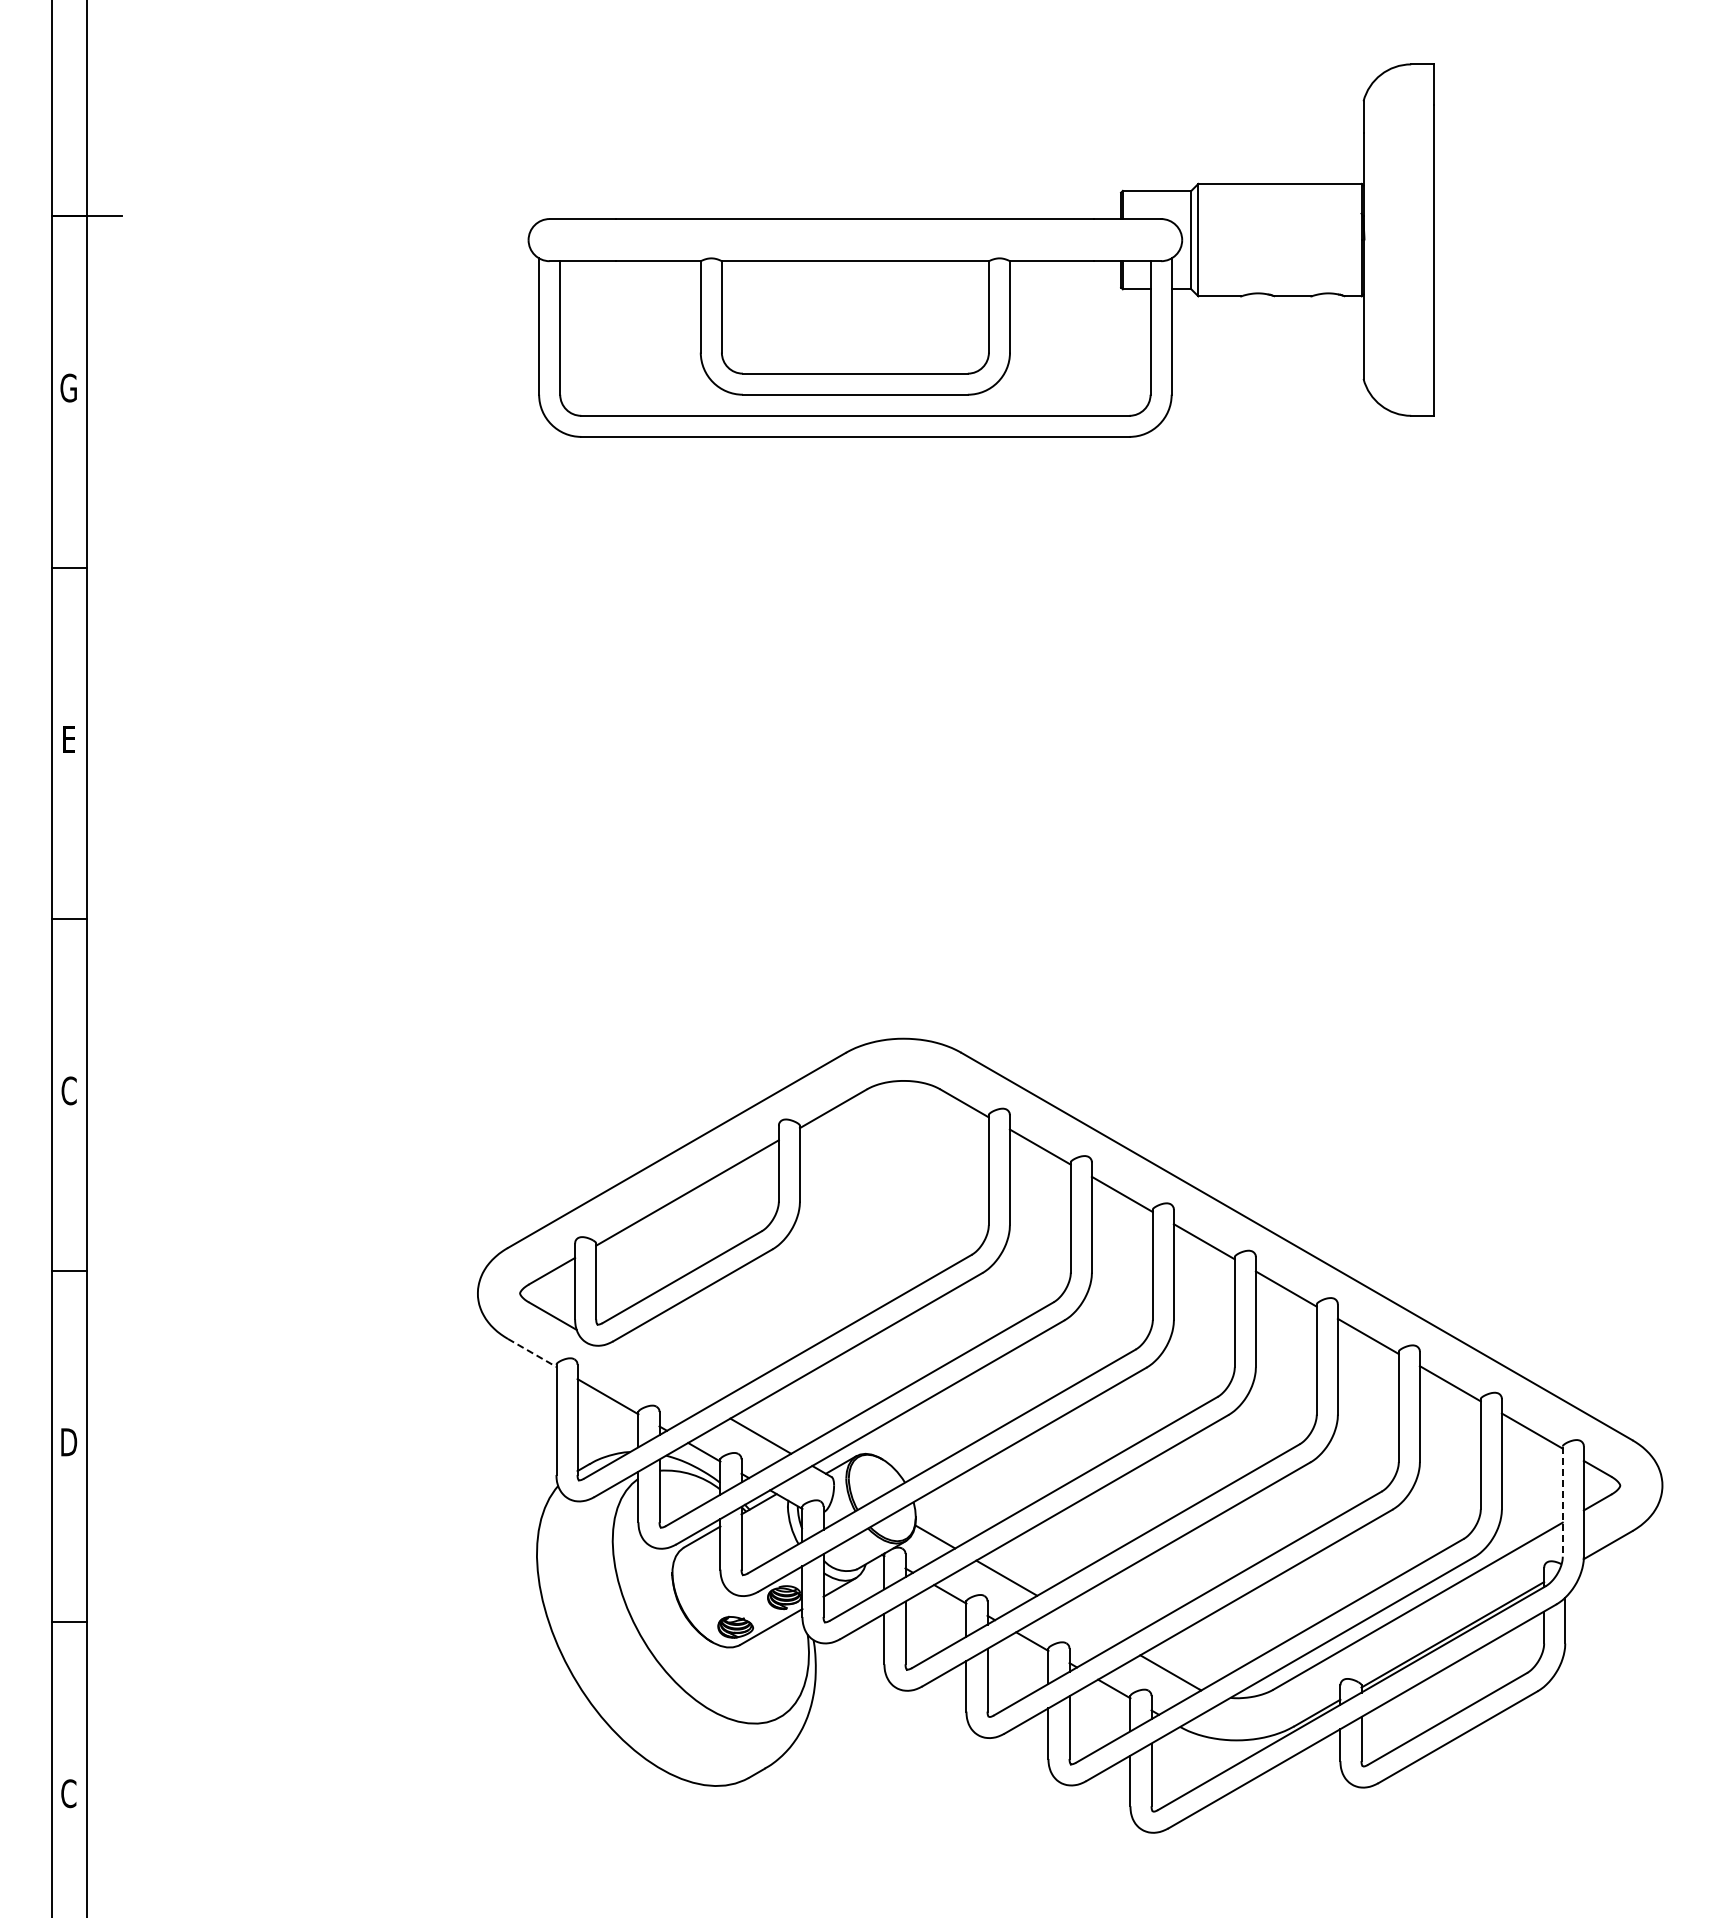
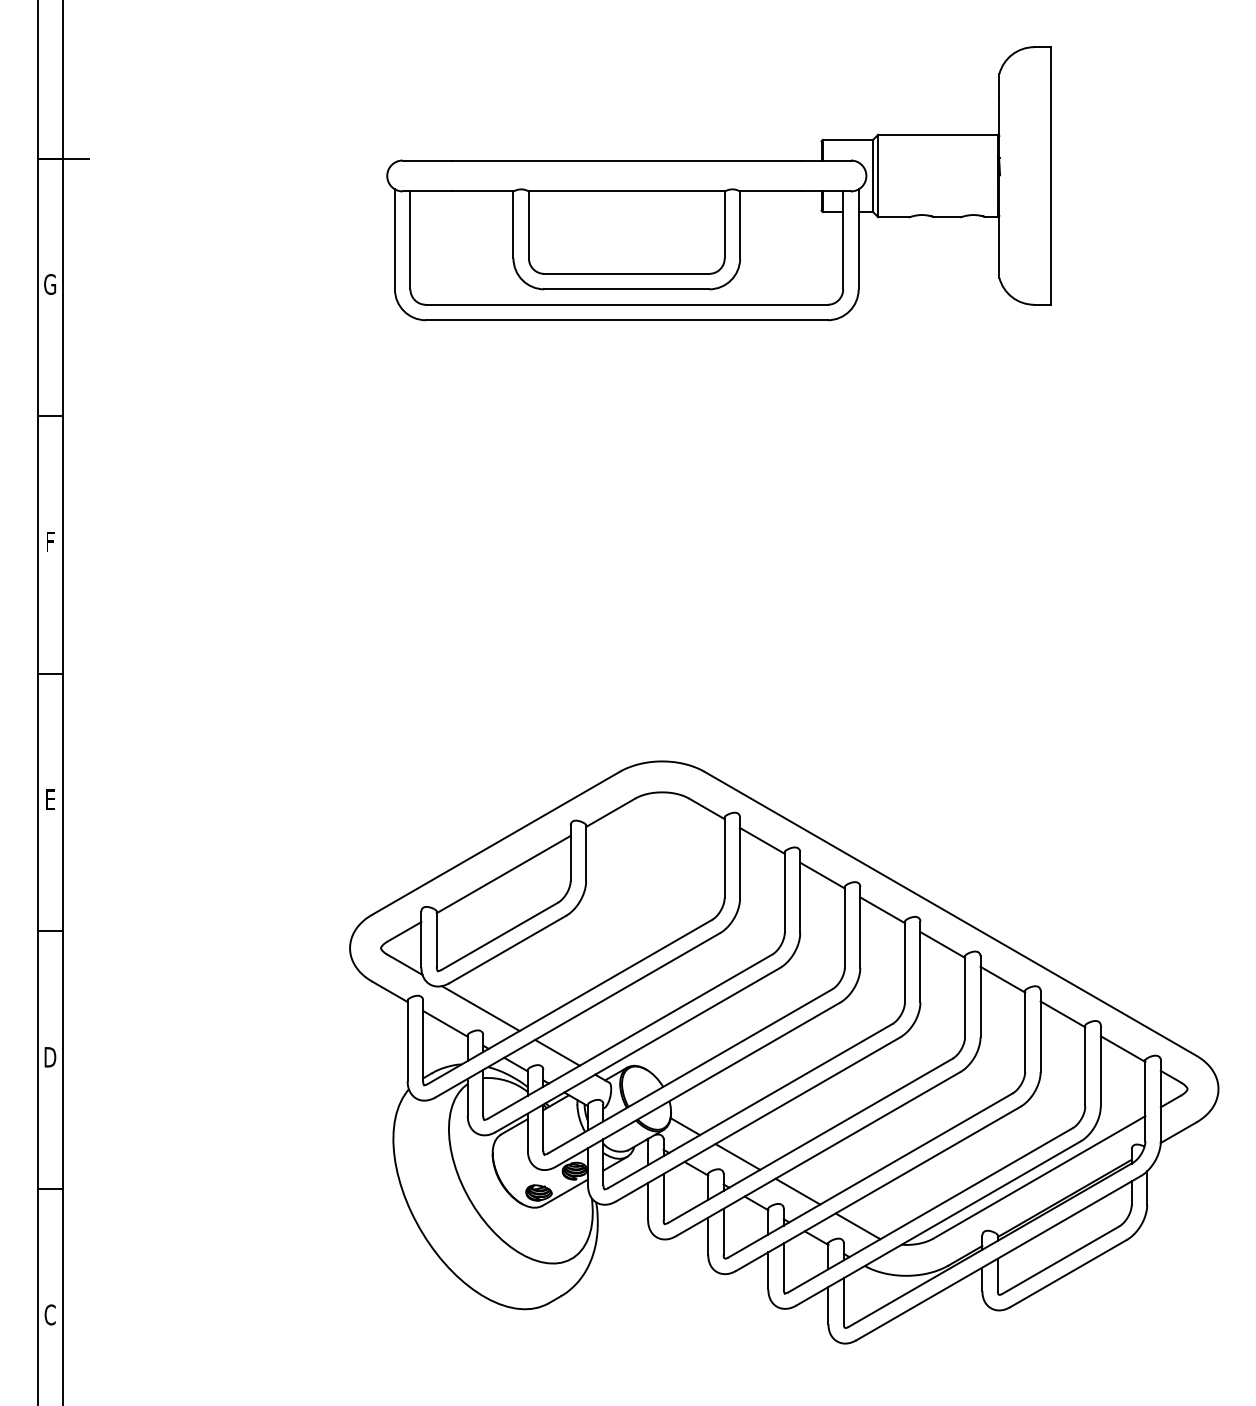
text: (68, 739) -> (49, 542), E -> F
text: (68, 1090) -> (49, 799), C -> E
line: (532, 1352) -> (390, 991), dashed -> solid
line: (656, 1375) -> (481, 1008), added
line: (1562, 1502) -> (1145, 1101), dashed -> solid
line: (1088, 1625) -> (797, 1191), added

